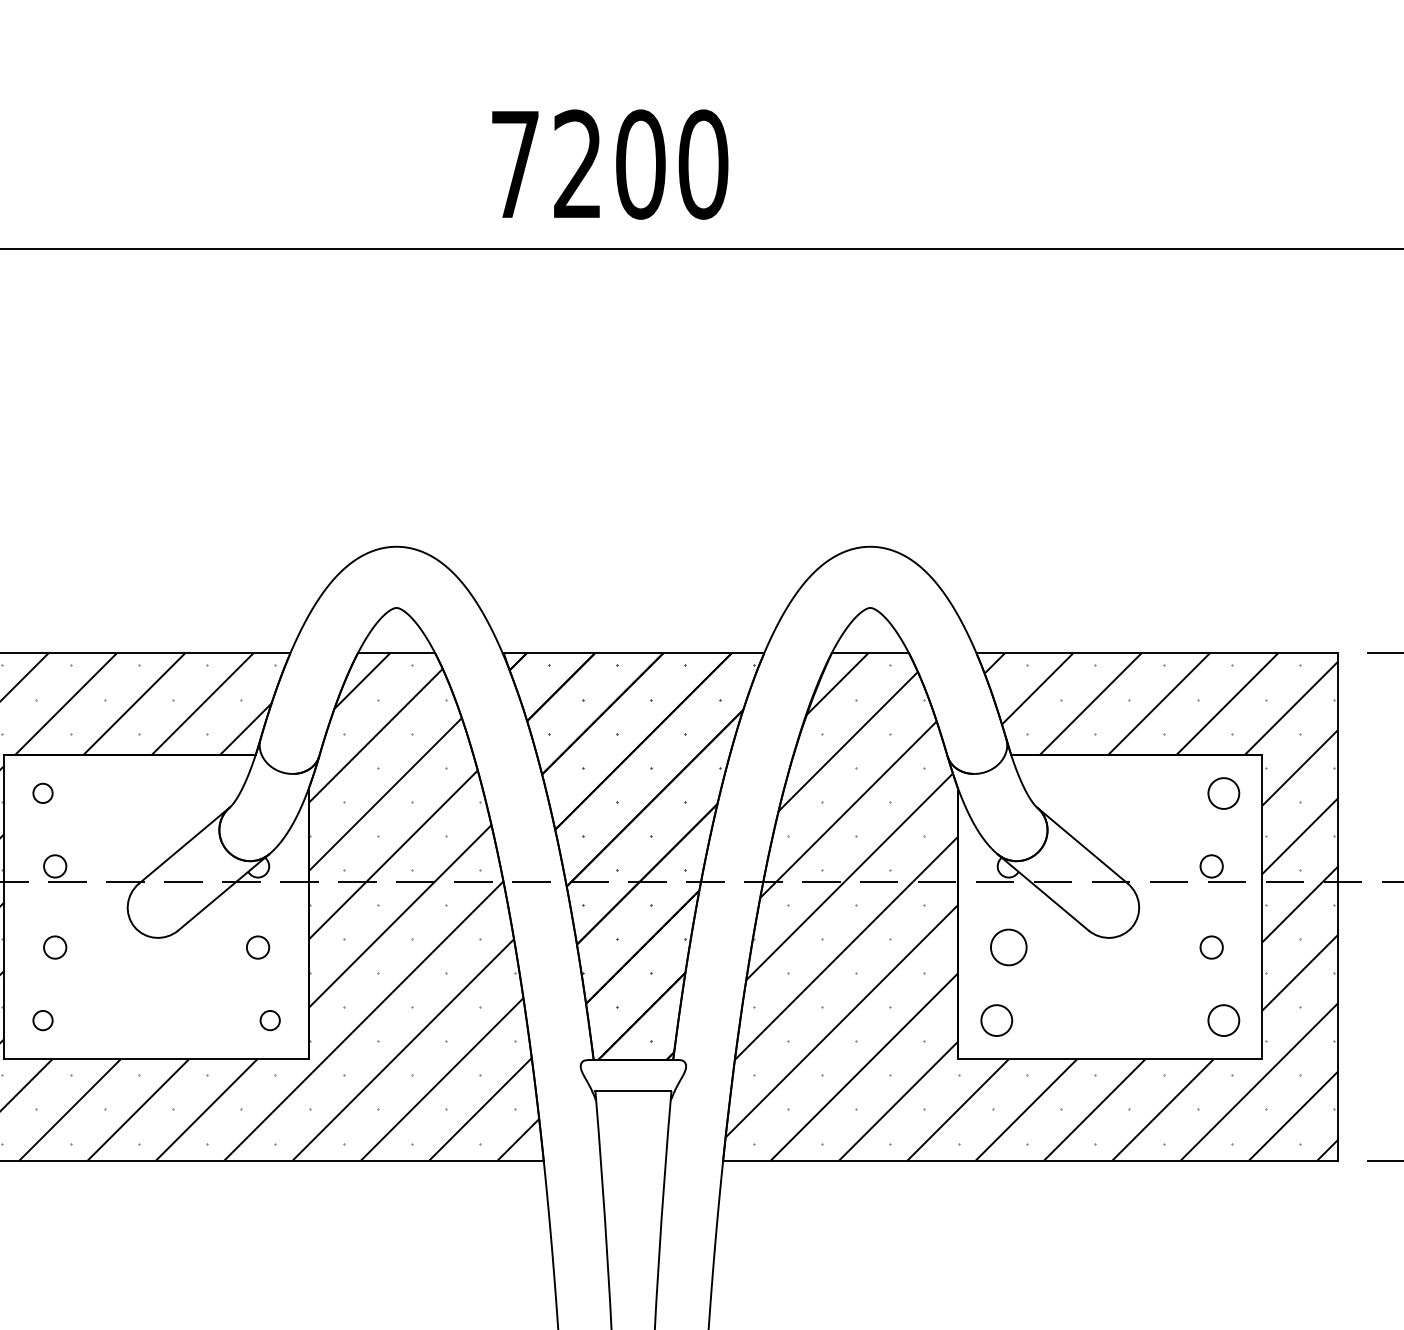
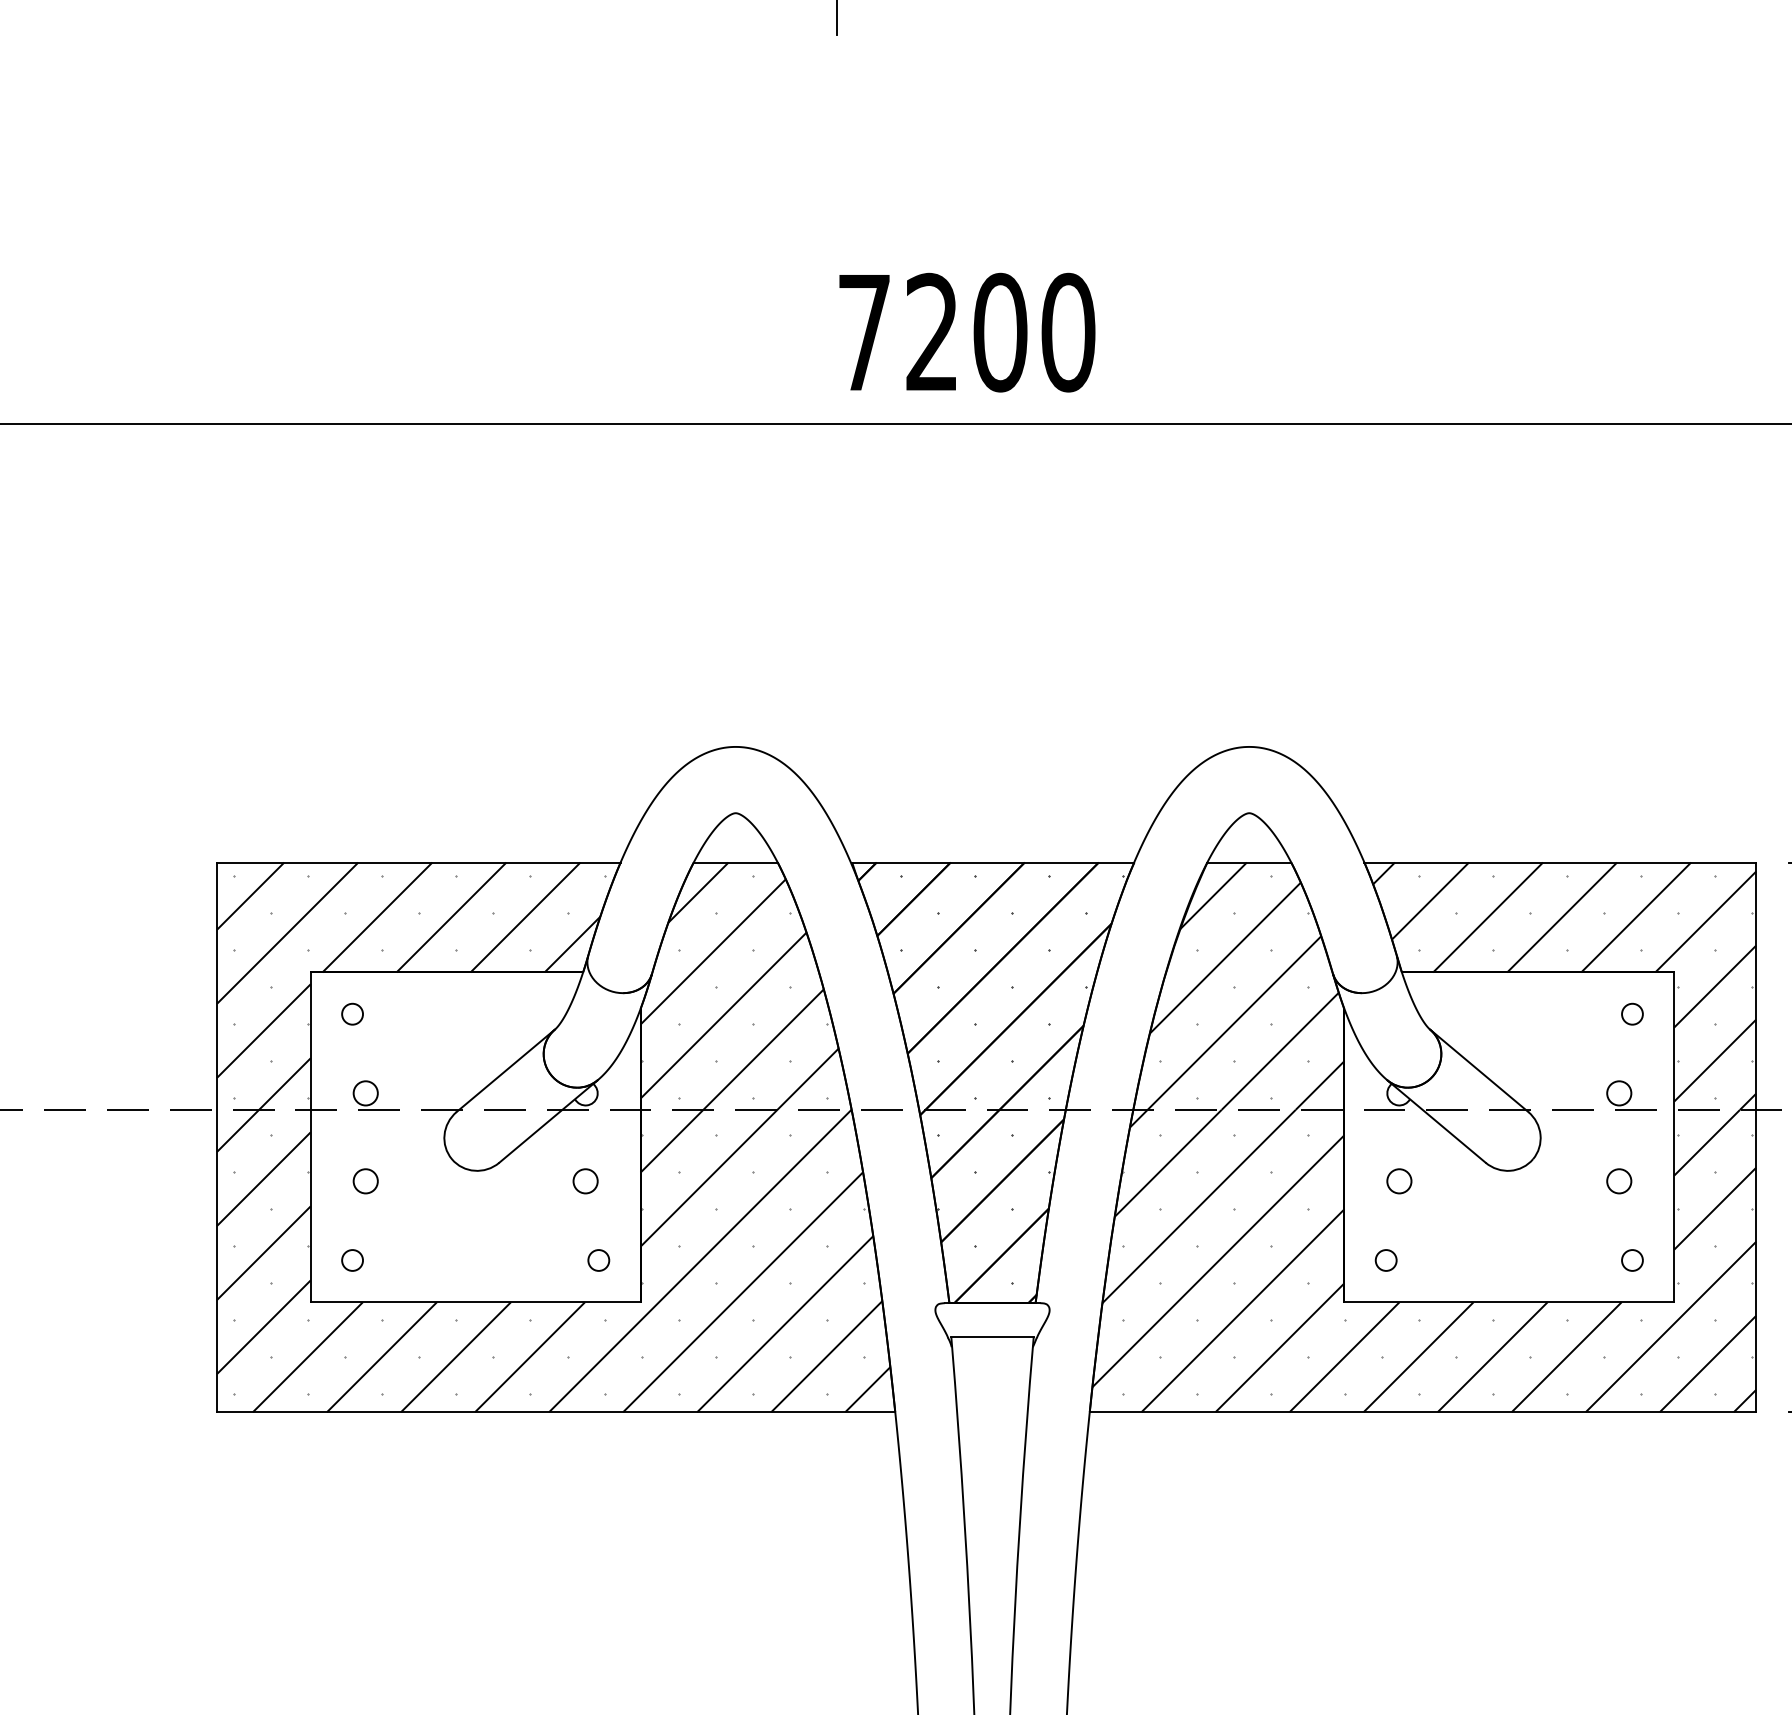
circle: (1223, 792) -> (1632, 1013), size x0.62
circle: (1008, 947) -> (1399, 1181), size x0.62
circle: (996, 1020) -> (1385, 1260), size x0.62
circle: (1223, 1020) -> (1632, 1260), size x0.62

